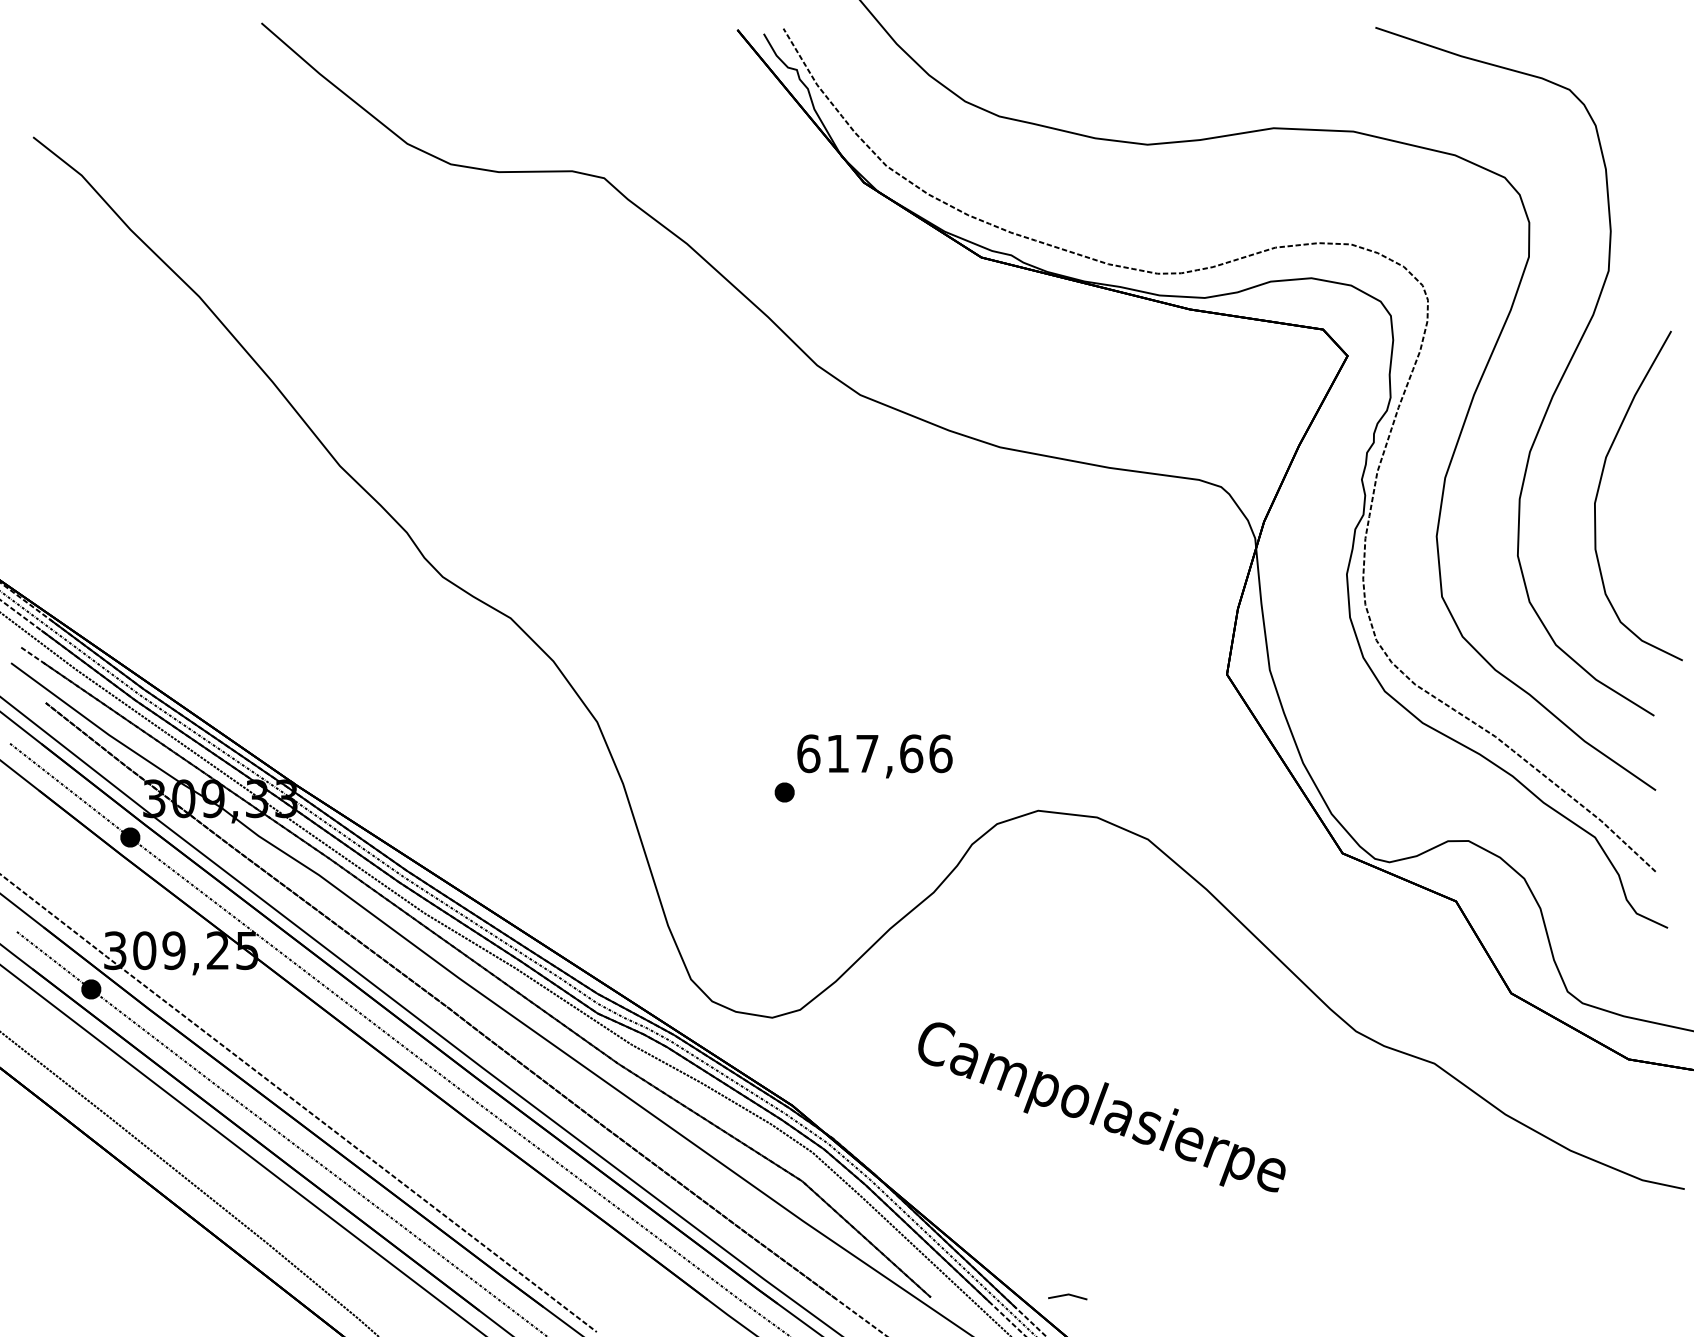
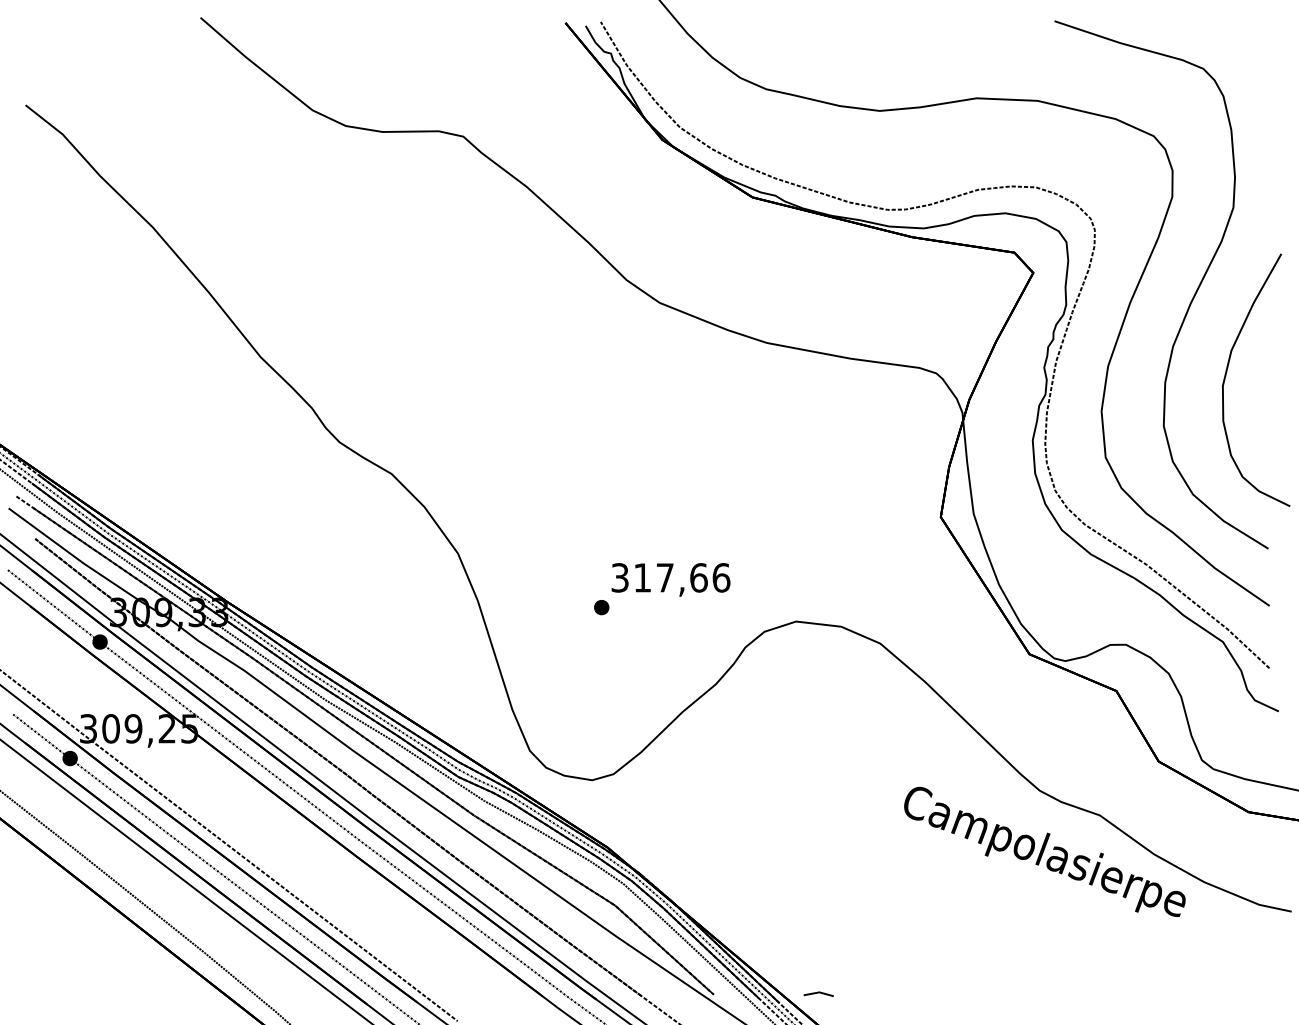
text: (809, 753) -> (620, 577), 617,66 -> 317,66
text: (1101, 1106) -> (1044, 851), moved

